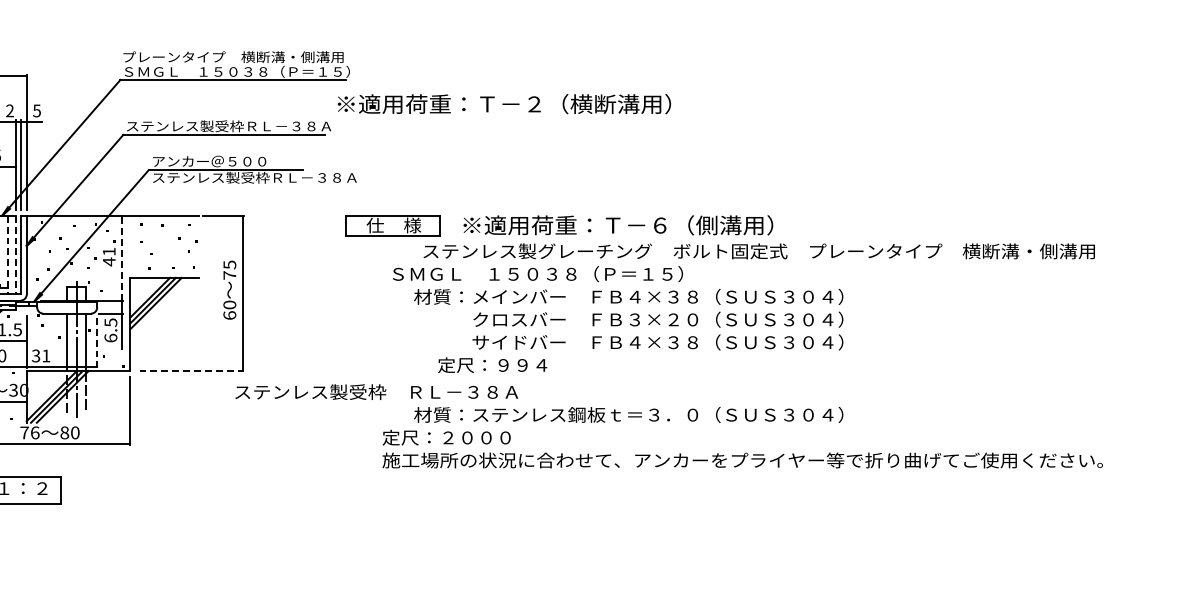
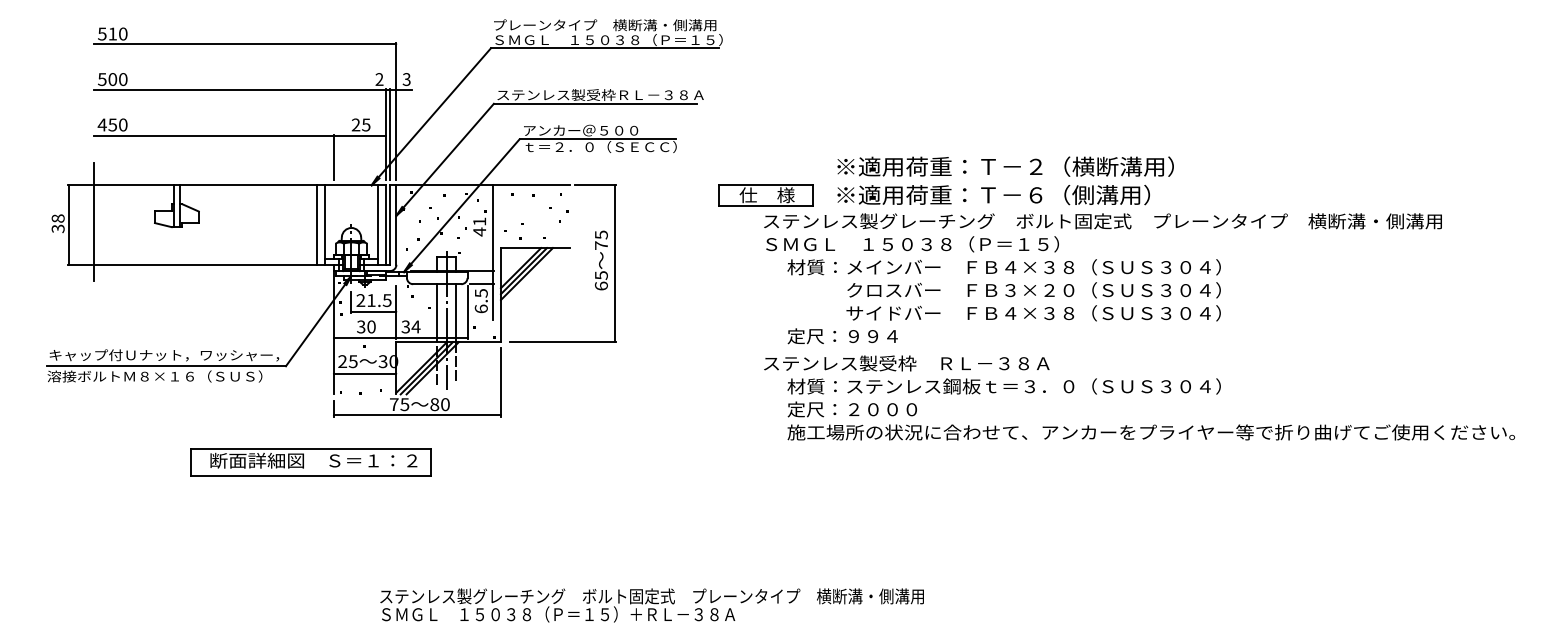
text: (504, 103) -> (1005, 166), moved
text: (36, 110) -> (406, 79), 5 -> 3
text: (254, 178) -> (626, 147), ステンレス製受枠ＲＬ－３８Ａ -> ｔ＝２．０（ＳＥＣＣ）
text: (758, 251) -> (1102, 221), moved
line: (8, 255) -> (377, 225), dashed -> solid
line: (15, 255) -> (385, 225), dashed -> solid
line: (121, 258) -> (492, 228), dashed -> solid
text: (228, 305) -> (600, 275), 60 -> 65
line: (97, 341) -> (467, 312), dashed -> solid
text: (45, 355) -> (415, 326), 31 -> 34
text: (492, 365) -> (842, 336), moved
line: (192, 371) -> (563, 342), dashed -> solid
text: (376, 392) -> (906, 363), moved
text: (34, 432) -> (404, 404), 76 -> 75
text: (742, 448) -> (1151, 420), moved

